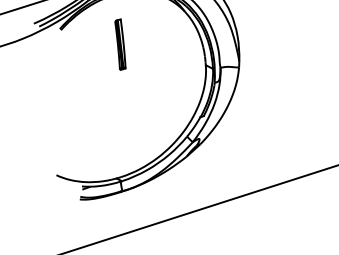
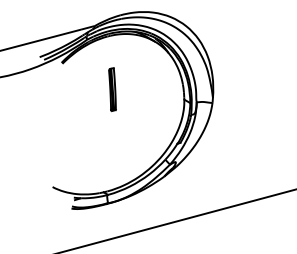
part: (120, 44) -> (112, 89), moved

